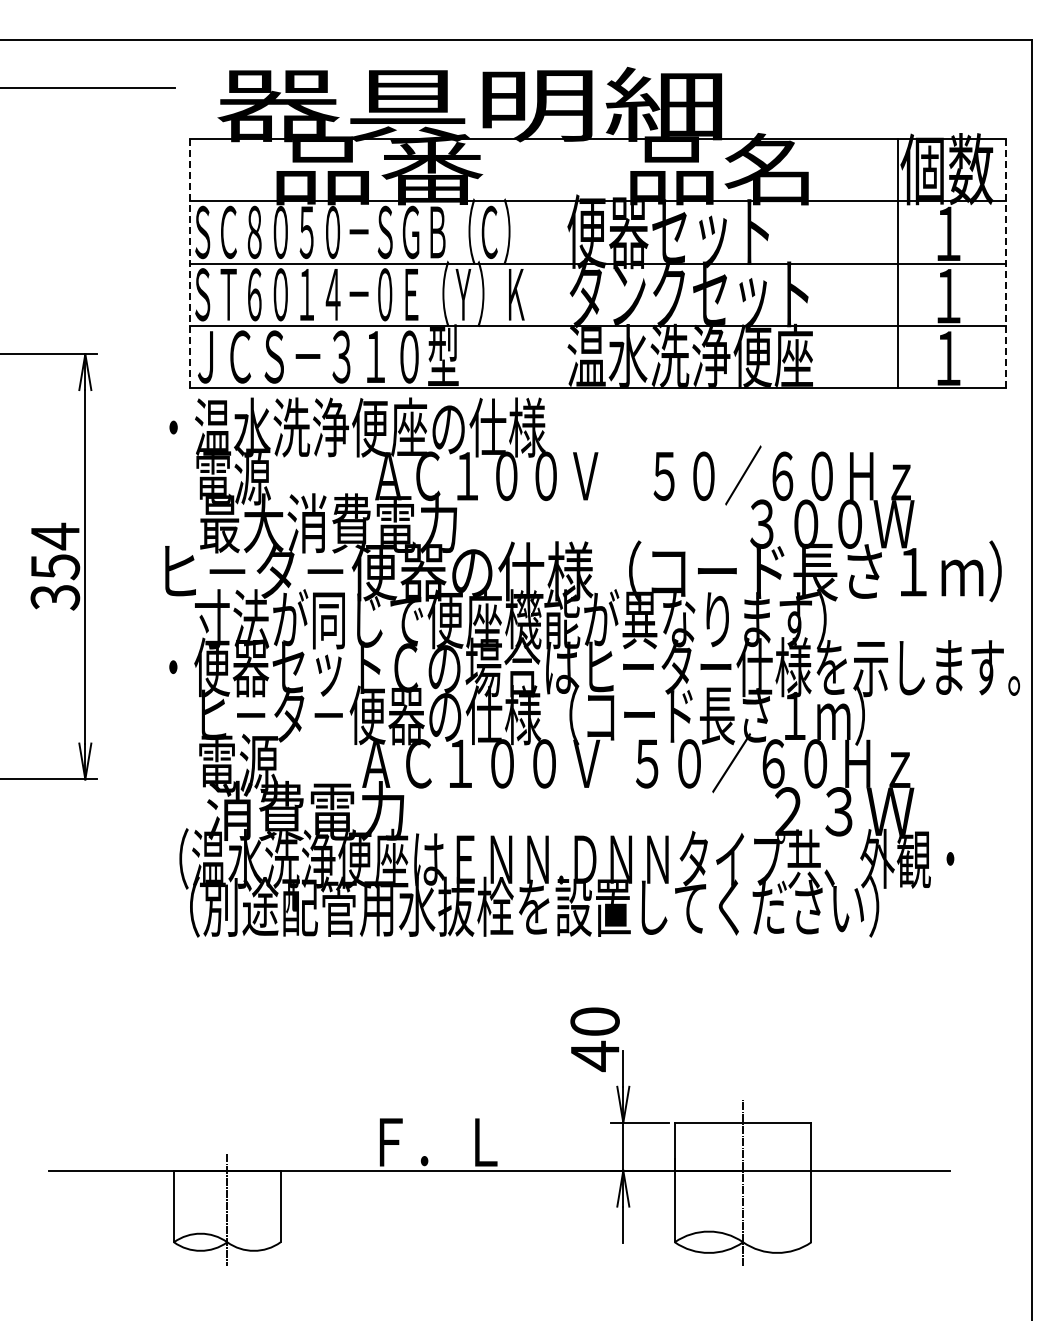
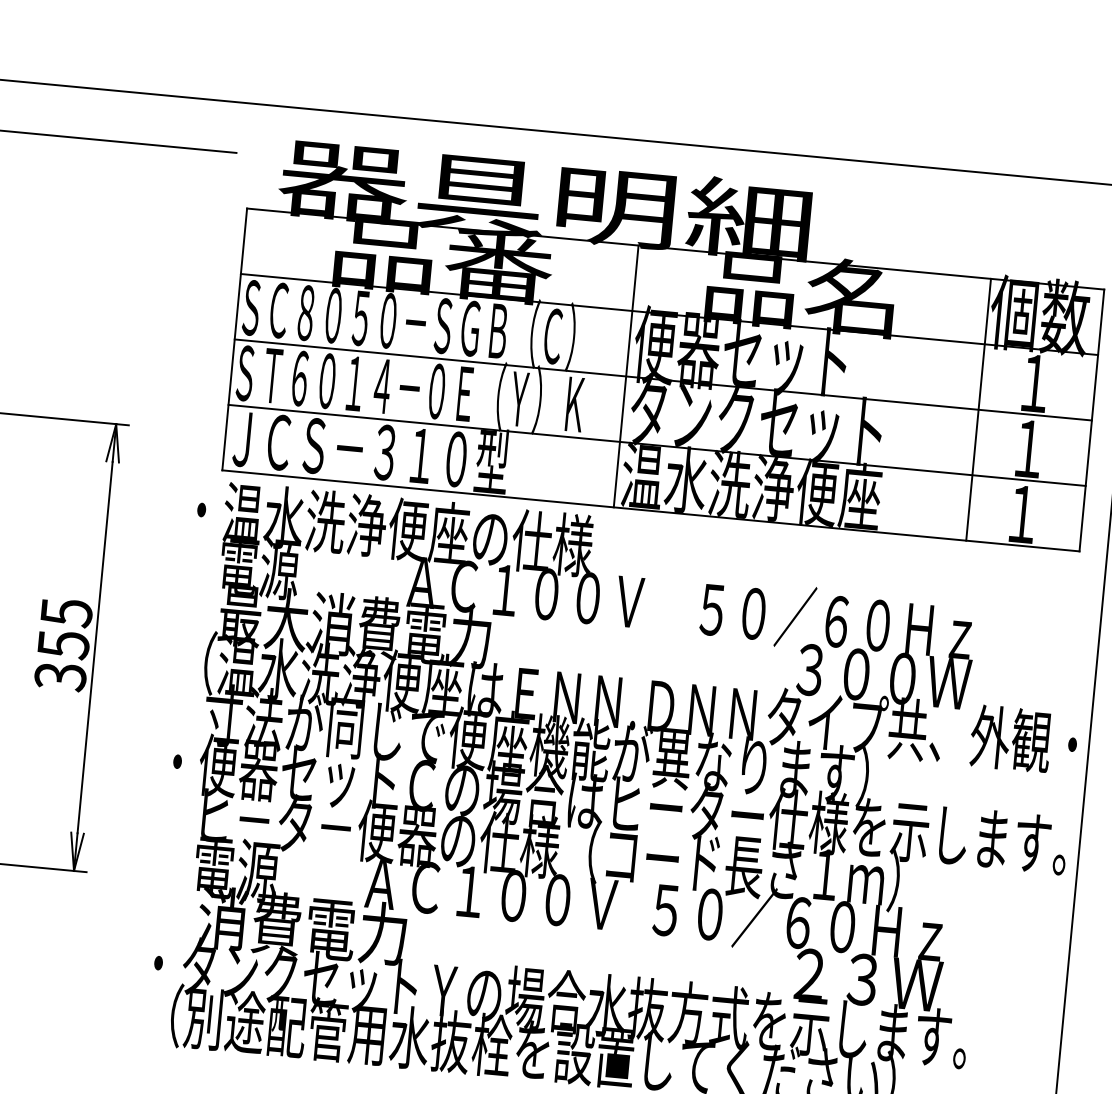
line: (189, 263) -> (234, 339), dashed -> solid
line: (562, 263) -> (626, 376), added
line: (1005, 263) -> (1091, 420), dashed -> solid
text: (55, 536) -> (66, 612), 354 -> 355
text: (592, 571) -> (627, 702), ヒ－タ－便器の仕様（コード長さ１ｍ） -> （温水洗浄便座はＥＮＮ.ＤＮＮタイプ共、外観・
text: (561, 858) -> (566, 1001), （温水洗浄便座はＥＮＮ.ＤＮＮタイプ共、外観・ -> ・タンクセットＹの場合水抜方式を示します。

